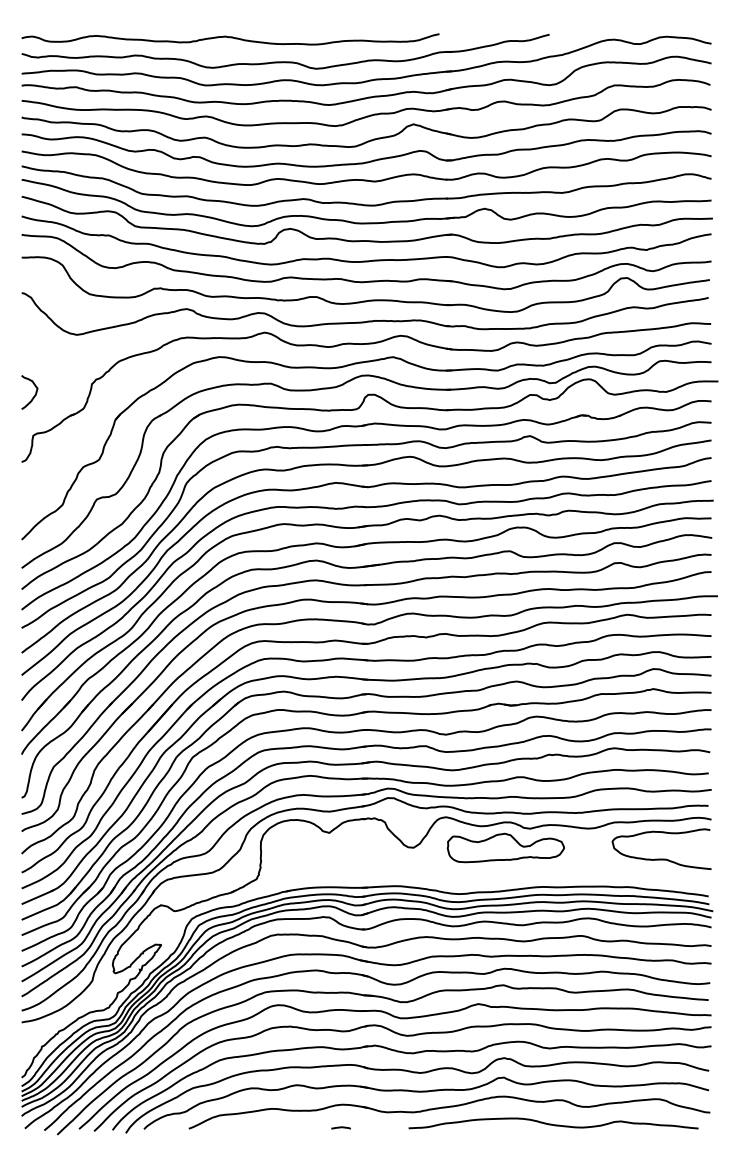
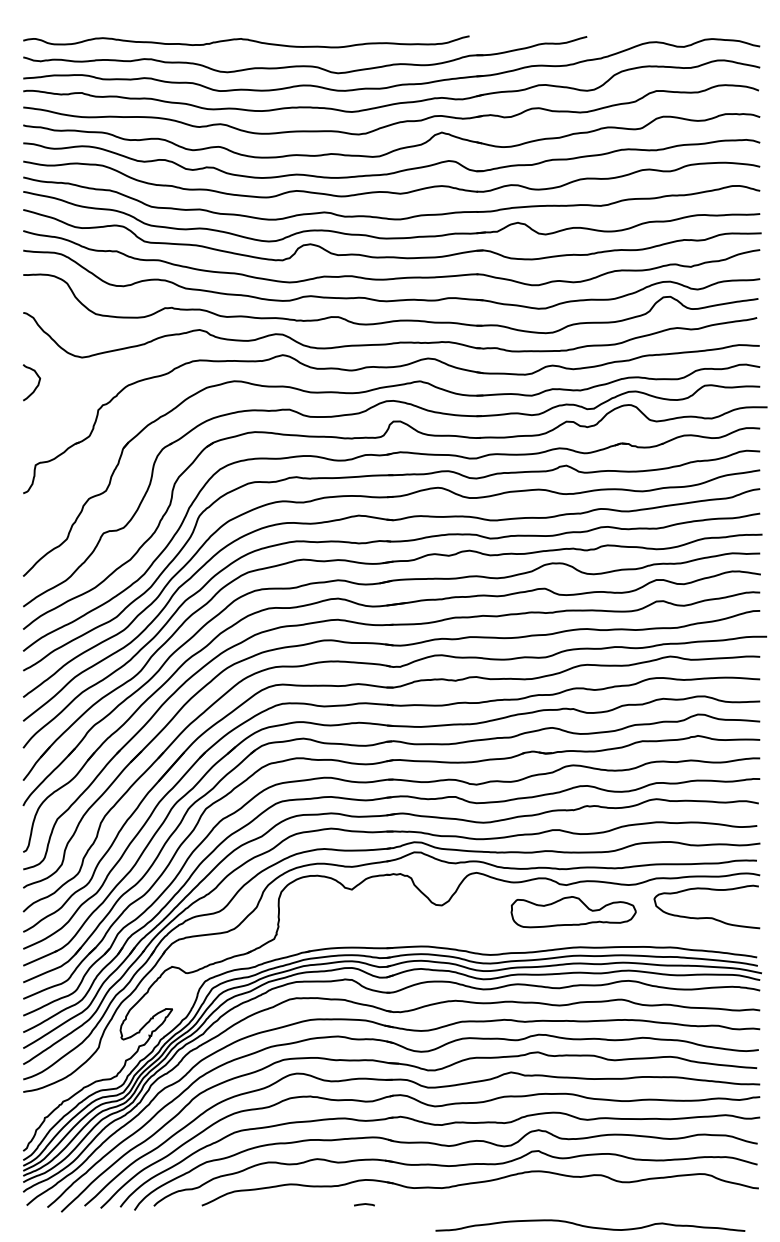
curve: (34, 394) -> (36, 384), moved
part: (505, 847) -> (573, 911), moved
curve: (553, 1124) -> (590, 1226), moved

